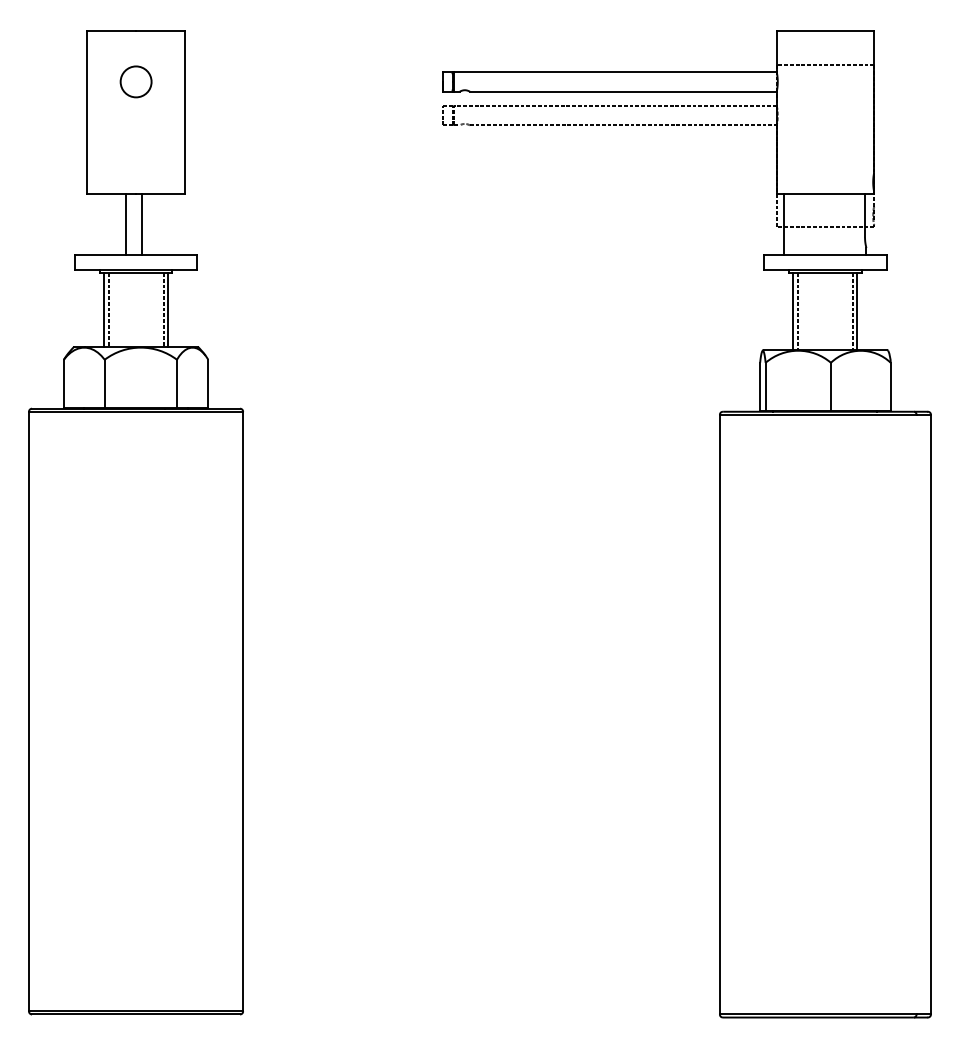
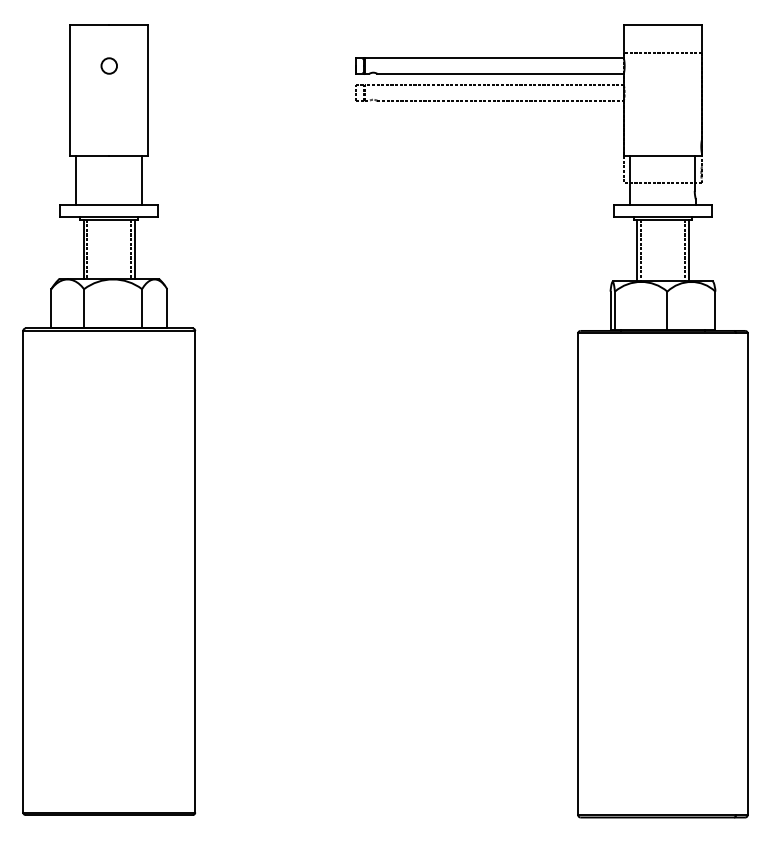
circle: (135, 81) -> (108, 65), size x0.62
line: (126, 223) -> (142, 179), moved
line: (142, 223) -> (76, 179), moved

